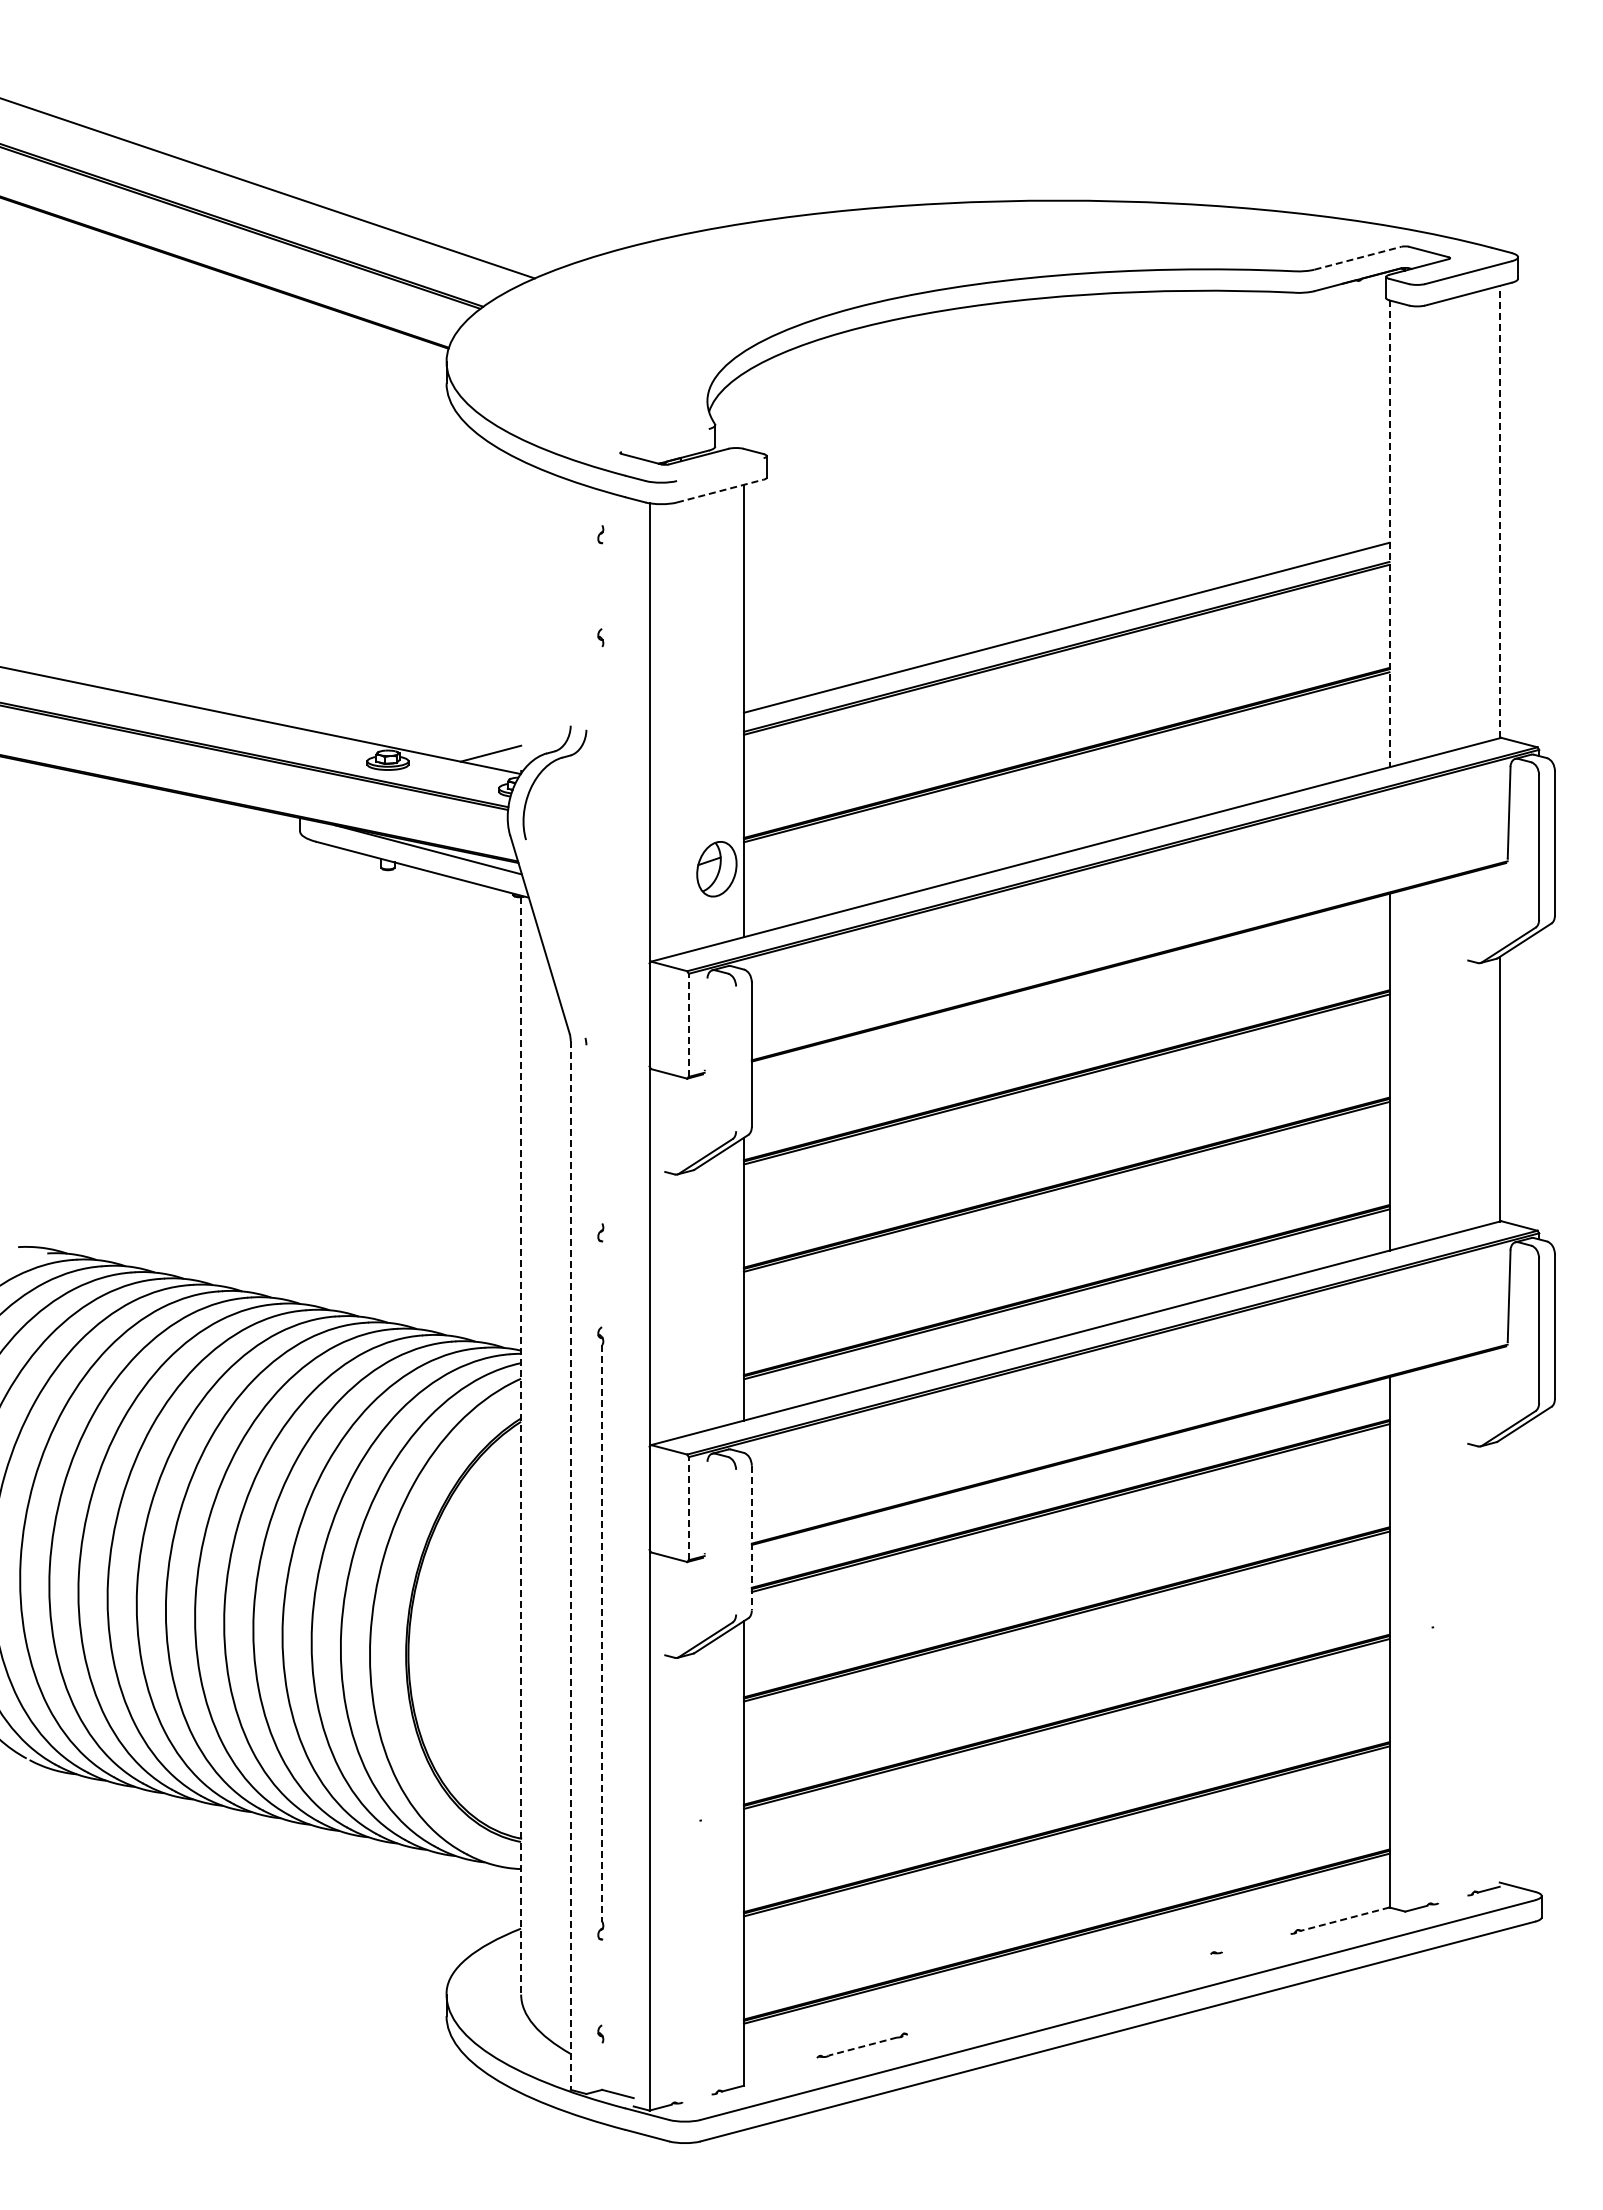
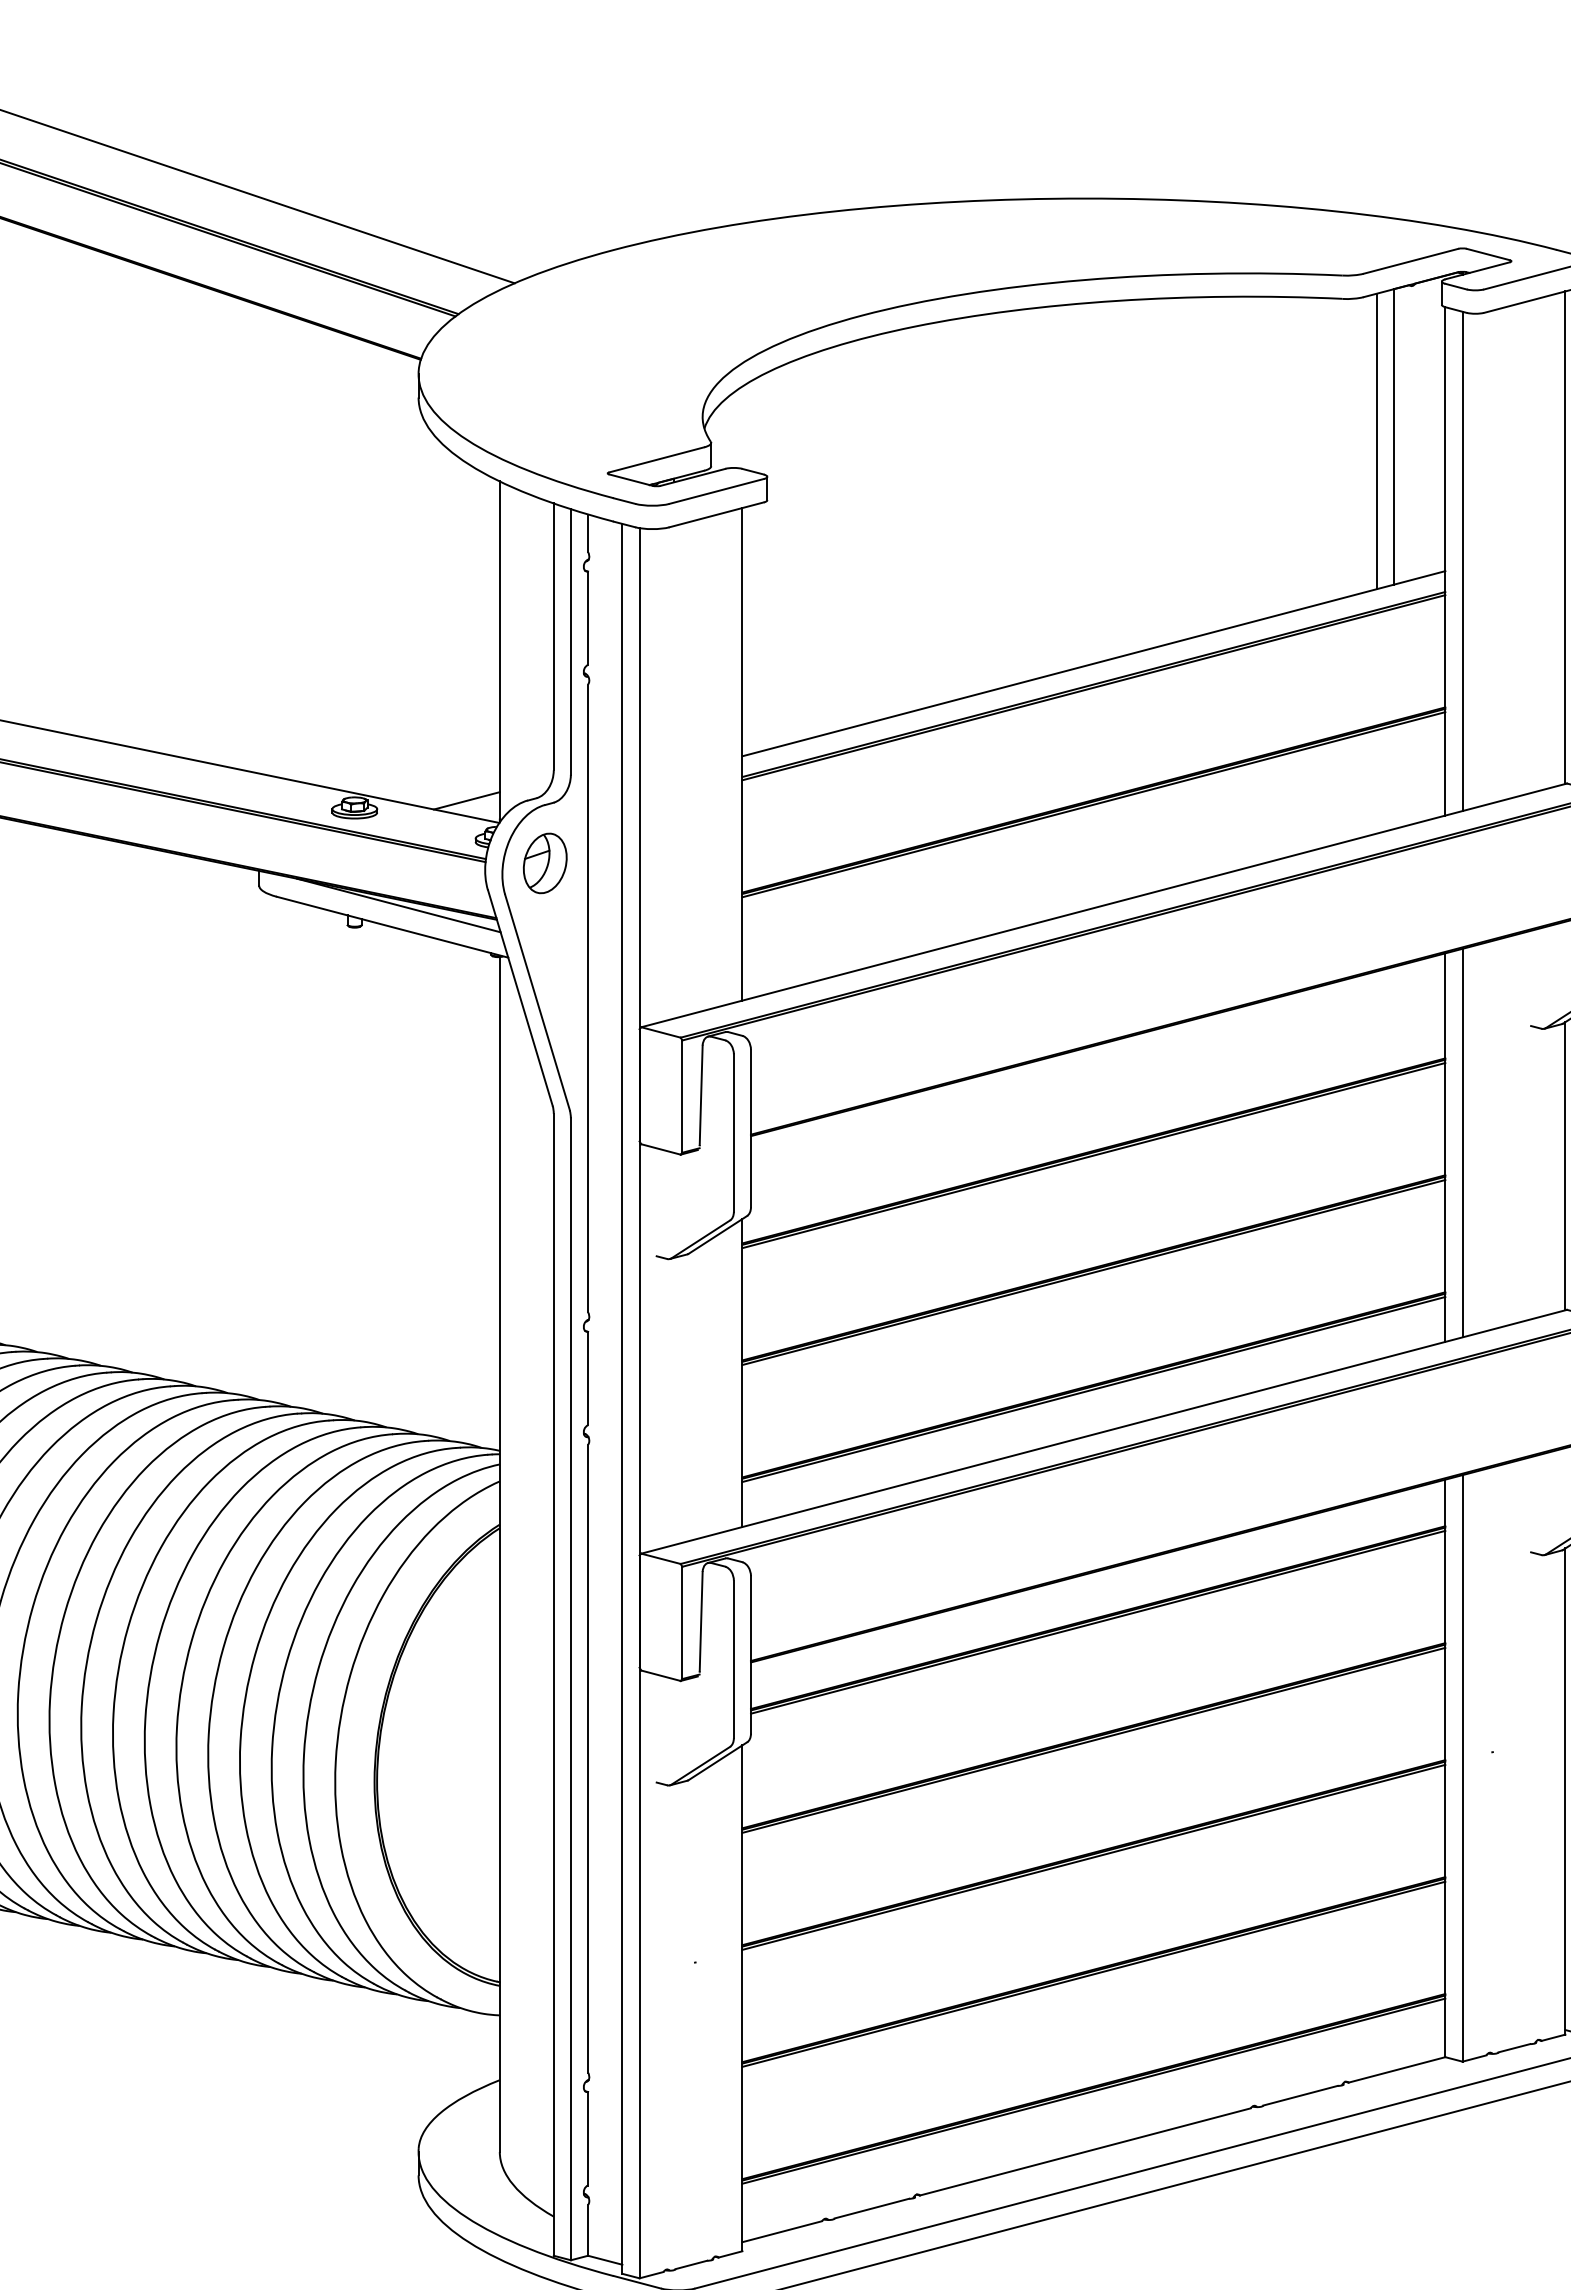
line: (1357, 258) -> (1410, 261), dashed -> solid
line: (1342, 419) -> (1394, 436), added
line: (1326, 423) -> (1376, 441), added
line: (664, 440) -> (655, 459), added
line: (720, 469) -> (716, 491), added
line: (720, 491) -> (716, 515), dashed -> solid
line: (602, 507) -> (588, 532), added
line: (1499, 511) -> (1565, 537), dashed -> solid
line: (1405, 533) -> (1462, 561), added
line: (1389, 534) -> (1445, 562), dashed -> solid
line: (602, 586) -> (588, 618), added
line: (570, 602) -> (553, 636), added
line: (586, 607) -> (570, 641), added
line: (521, 615) -> (500, 650), added
part: (716, 869) -> (544, 863), moved
line: (602, 934) -> (588, 997), added
line: (555, 938) -> (537, 1002), added
line: (705, 1023) -> (700, 1094), added
line: (688, 1025) -> (682, 1096), dashed -> solid
line: (736, 1058) -> (734, 1132), added
line: (1405, 1067) -> (1462, 1142), added
line: (602, 1284) -> (588, 1378), added
line: (633, 1302) -> (622, 1398), added
line: (521, 1445) -> (500, 1554), dashed -> solid
line: (705, 1507) -> (700, 1621), added
line: (688, 1508) -> (682, 1622), dashed -> solid
line: (751, 1538) -> (750, 1655), dashed -> solid
line: (736, 1541) -> (734, 1658), added
line: (570, 1566) -> (553, 1685), dashed -> solid
line: (586, 1569) -> (570, 1689), added
line: (602, 1633) -> (588, 1758), dashed -> solid
line: (1405, 1641) -> (1462, 1767), added
line: (1499, 1663) -> (1565, 1791), added
line: (1452, 1899) -> (1513, 2048), added
line: (1345, 1919) -> (1397, 2070), dashed -> solid
line: (1256, 1942) -> (1300, 2095), added
line: (602, 1982) -> (588, 2138), added
line: (1058, 1994) -> (1084, 2151), added
line: (862, 2046) -> (871, 2208), dashed -> solid
line: (602, 2066) -> (588, 2230), added
line: (780, 2067) -> (782, 2231), added
line: (696, 2098) -> (690, 2265), added

